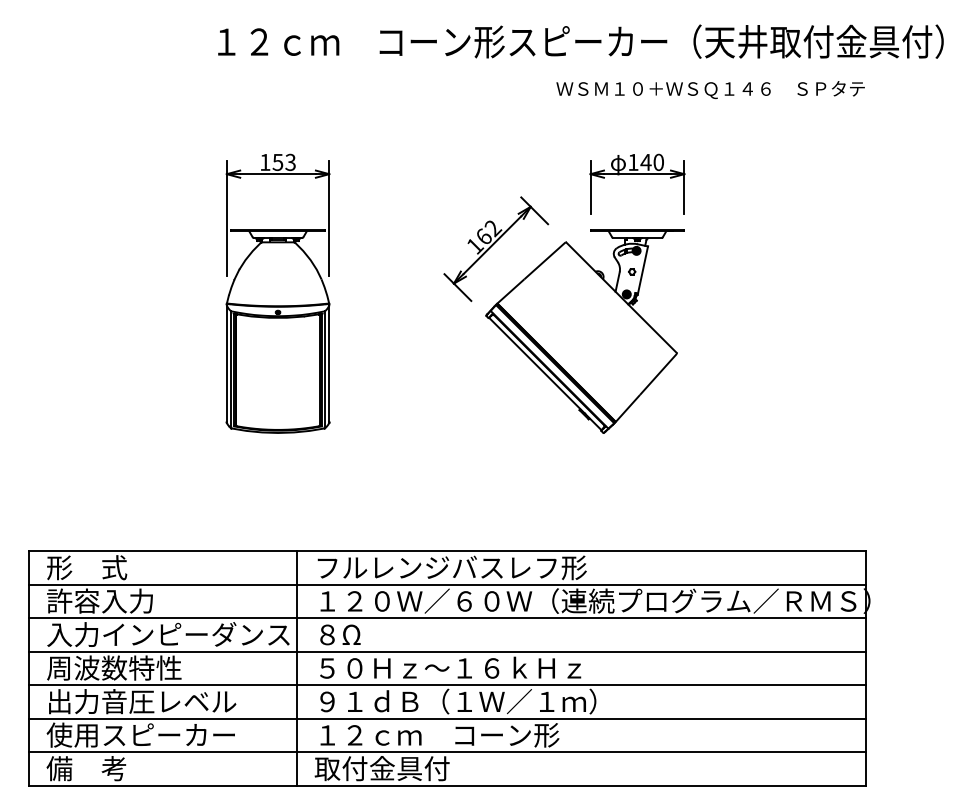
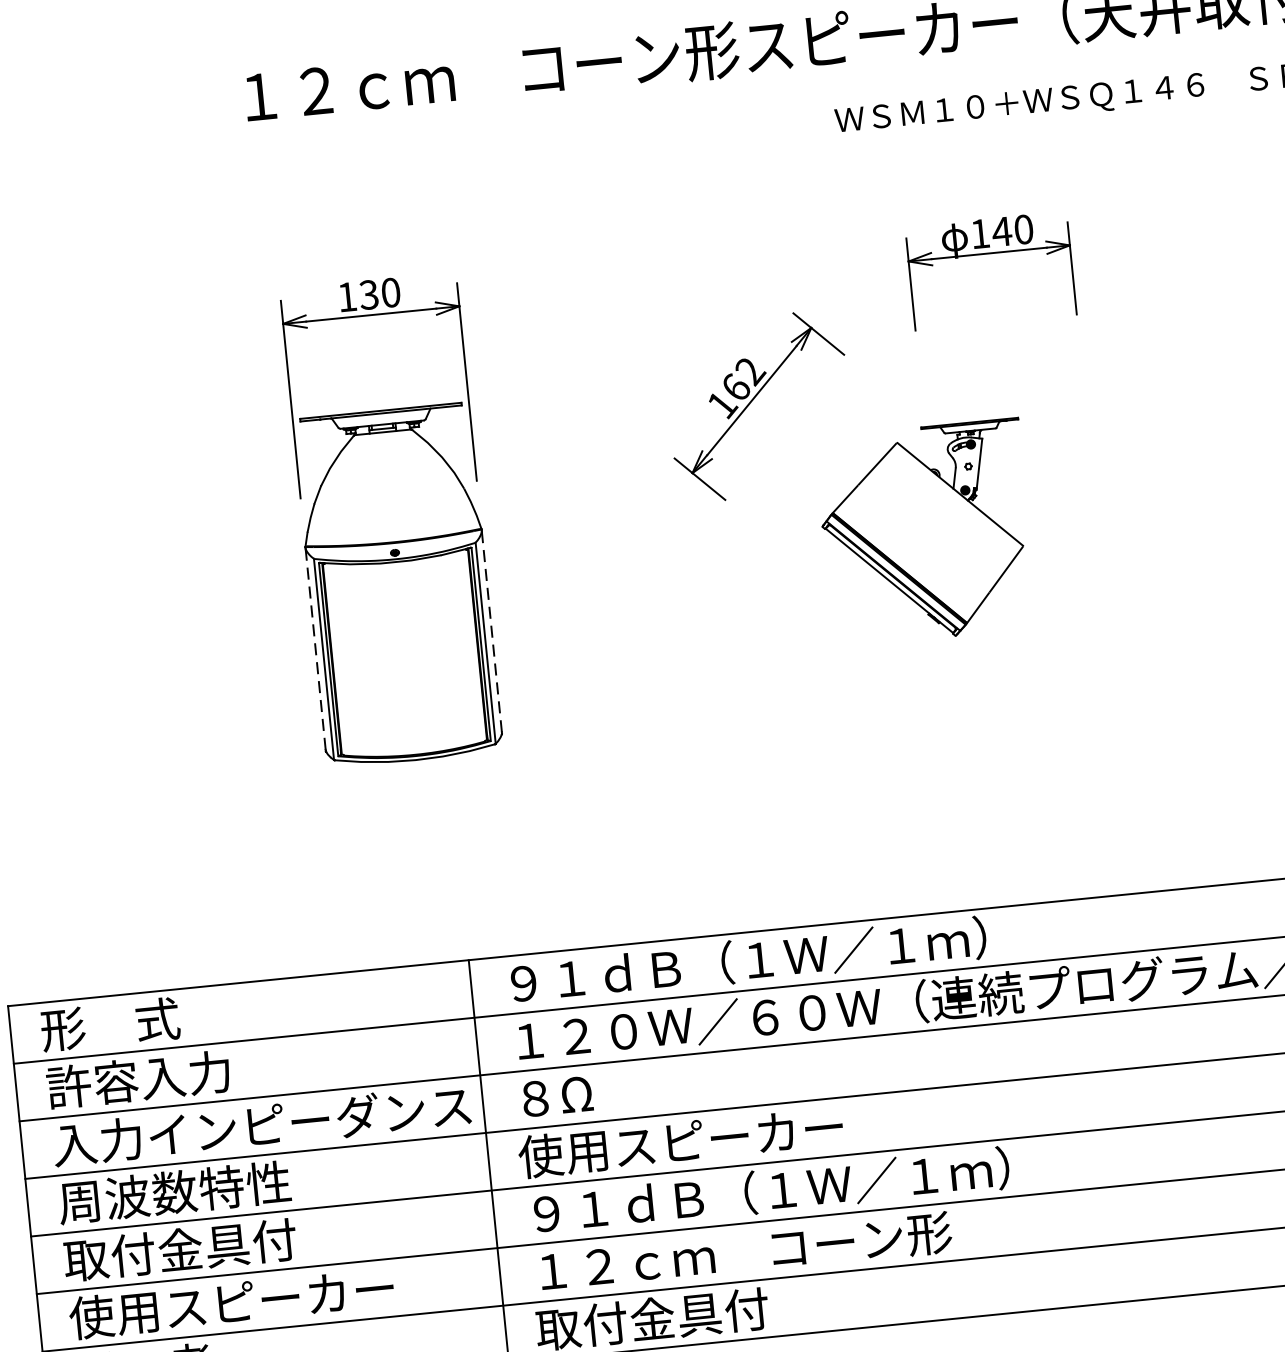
text: (284, 161) -> (380, 292), 153 -> 130
part: (584, 331) -> (925, 533), size x0.6
line: (226, 363) -> (315, 649), solid -> dashed
line: (329, 363) -> (492, 631), solid -> dashed
text: (456, 567) -> (745, 960), フルレンジバスレフ形 -> ９１ｄＢ（１Ｗ／１ｍ）
text: (447, 667) -> (747, 1134), ５０Ｈｚ～１６ｋＨｚ -> 使用スピーカー
text: (141, 701) -> (226, 1245), 出力音圧レベル -> 取付金具付

